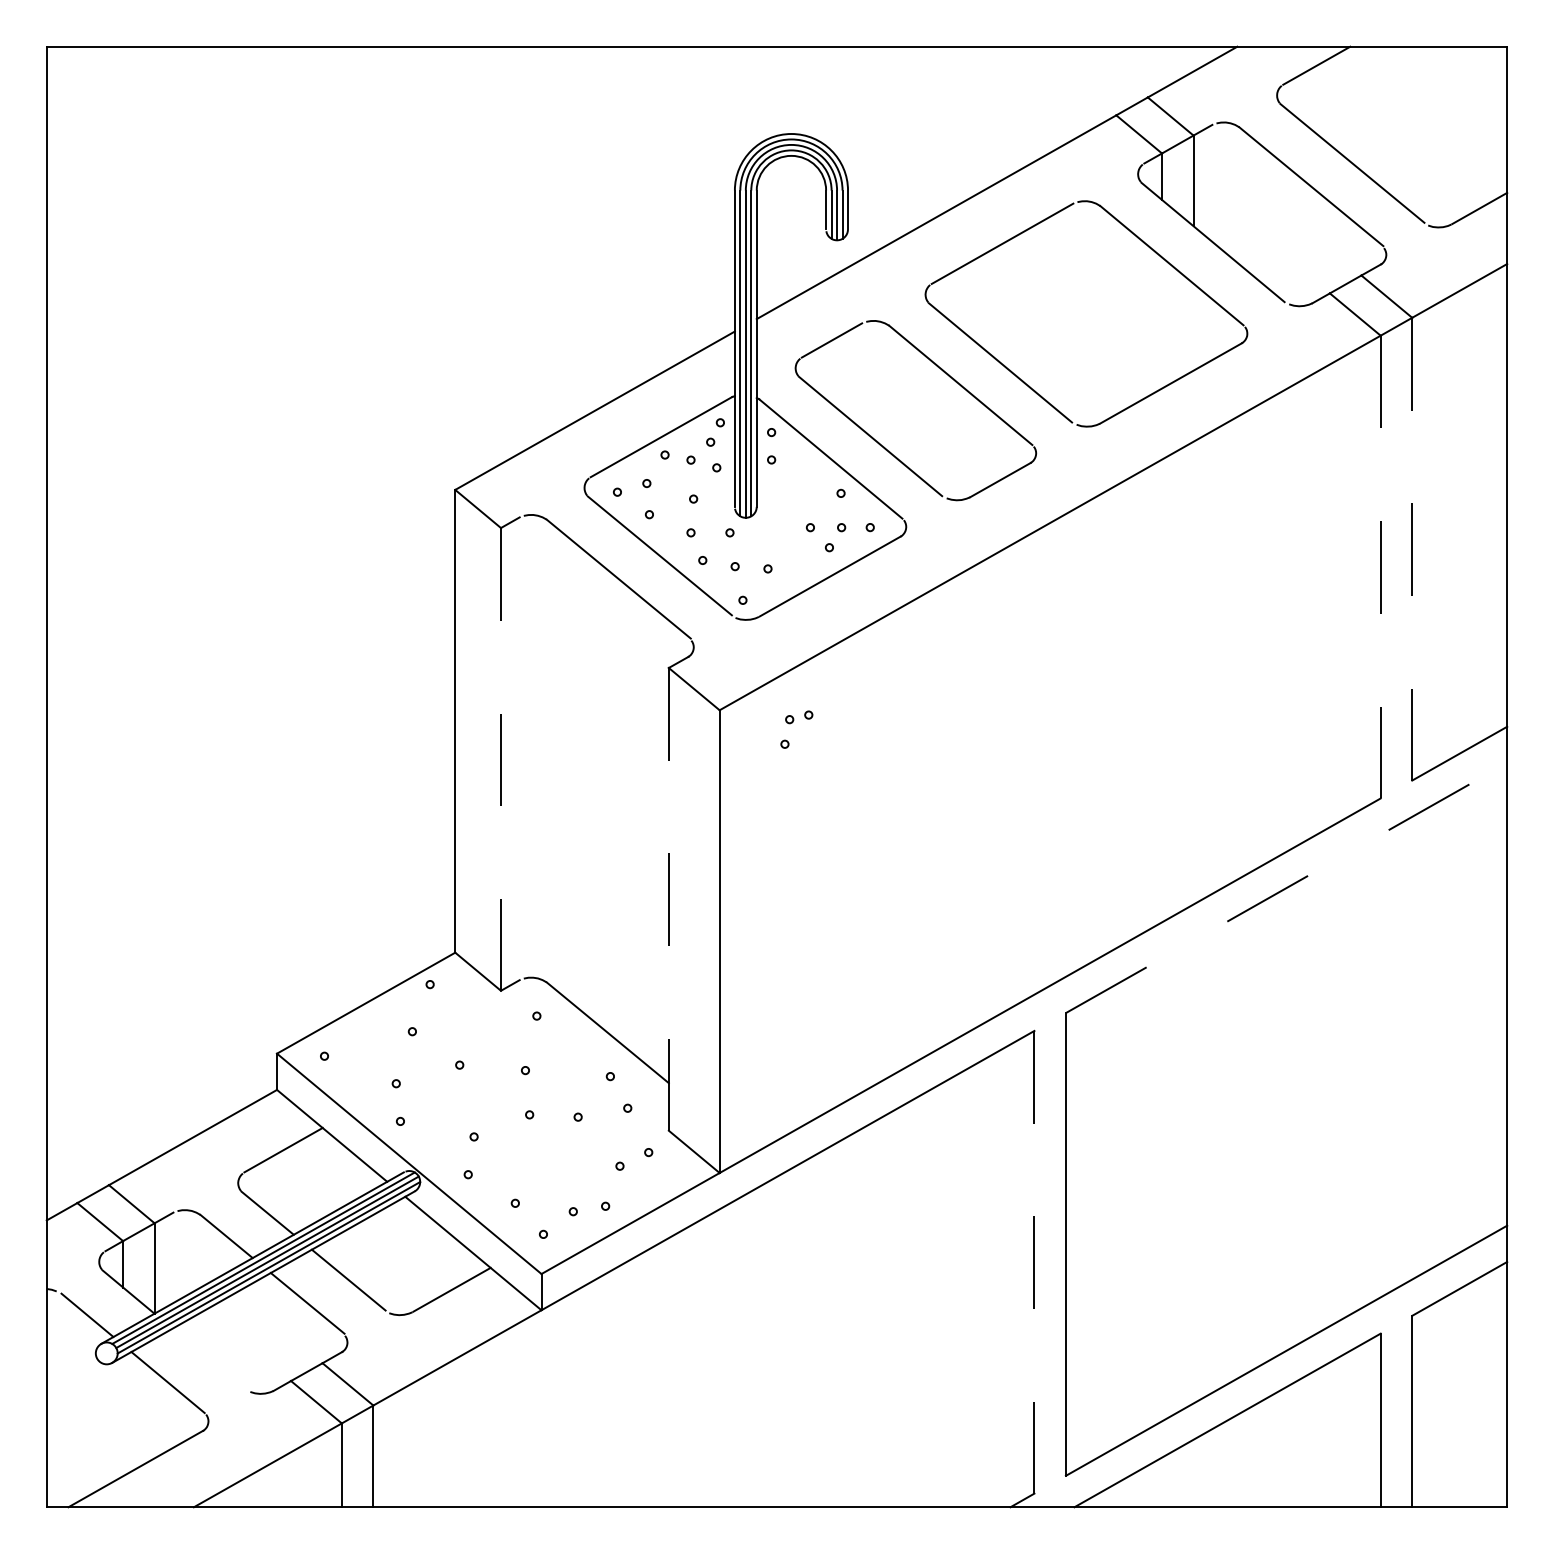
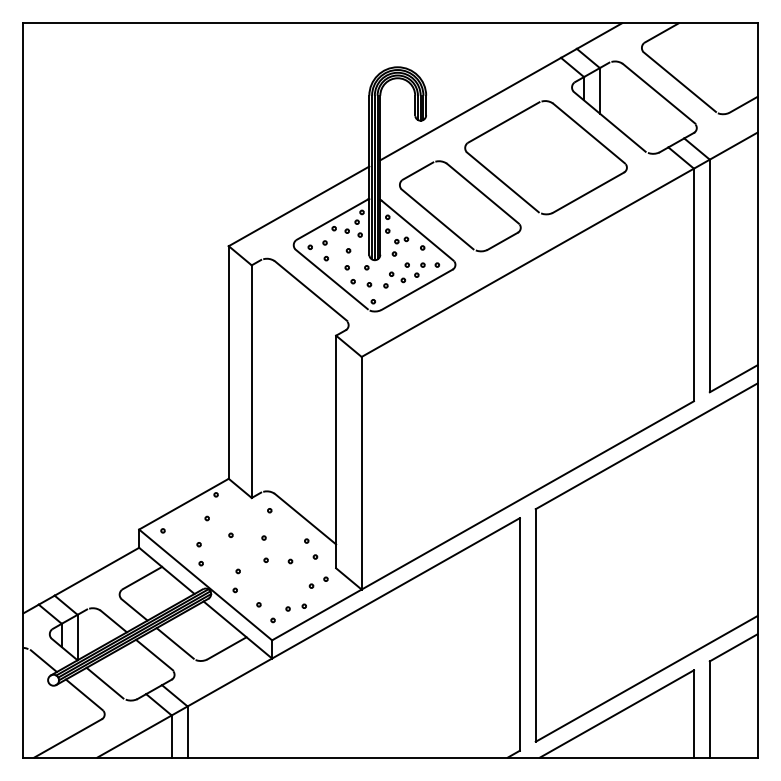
line: (1411, 550) -> (709, 276), dashed -> solid
part: (790, 552) -> (397, 277), added
line: (1379, 568) -> (693, 285), dashed -> solid
part: (796, 729) -> (400, 246), moved
line: (500, 761) -> (251, 382), dashed -> solid
line: (1288, 888) -> (647, 446), dashed -> solid
line: (669, 900) -> (336, 452), dashed -> solid
line: (1033, 1262) -> (519, 634), dashed -> solid
line: (208, 1357) -> (104, 682), added

